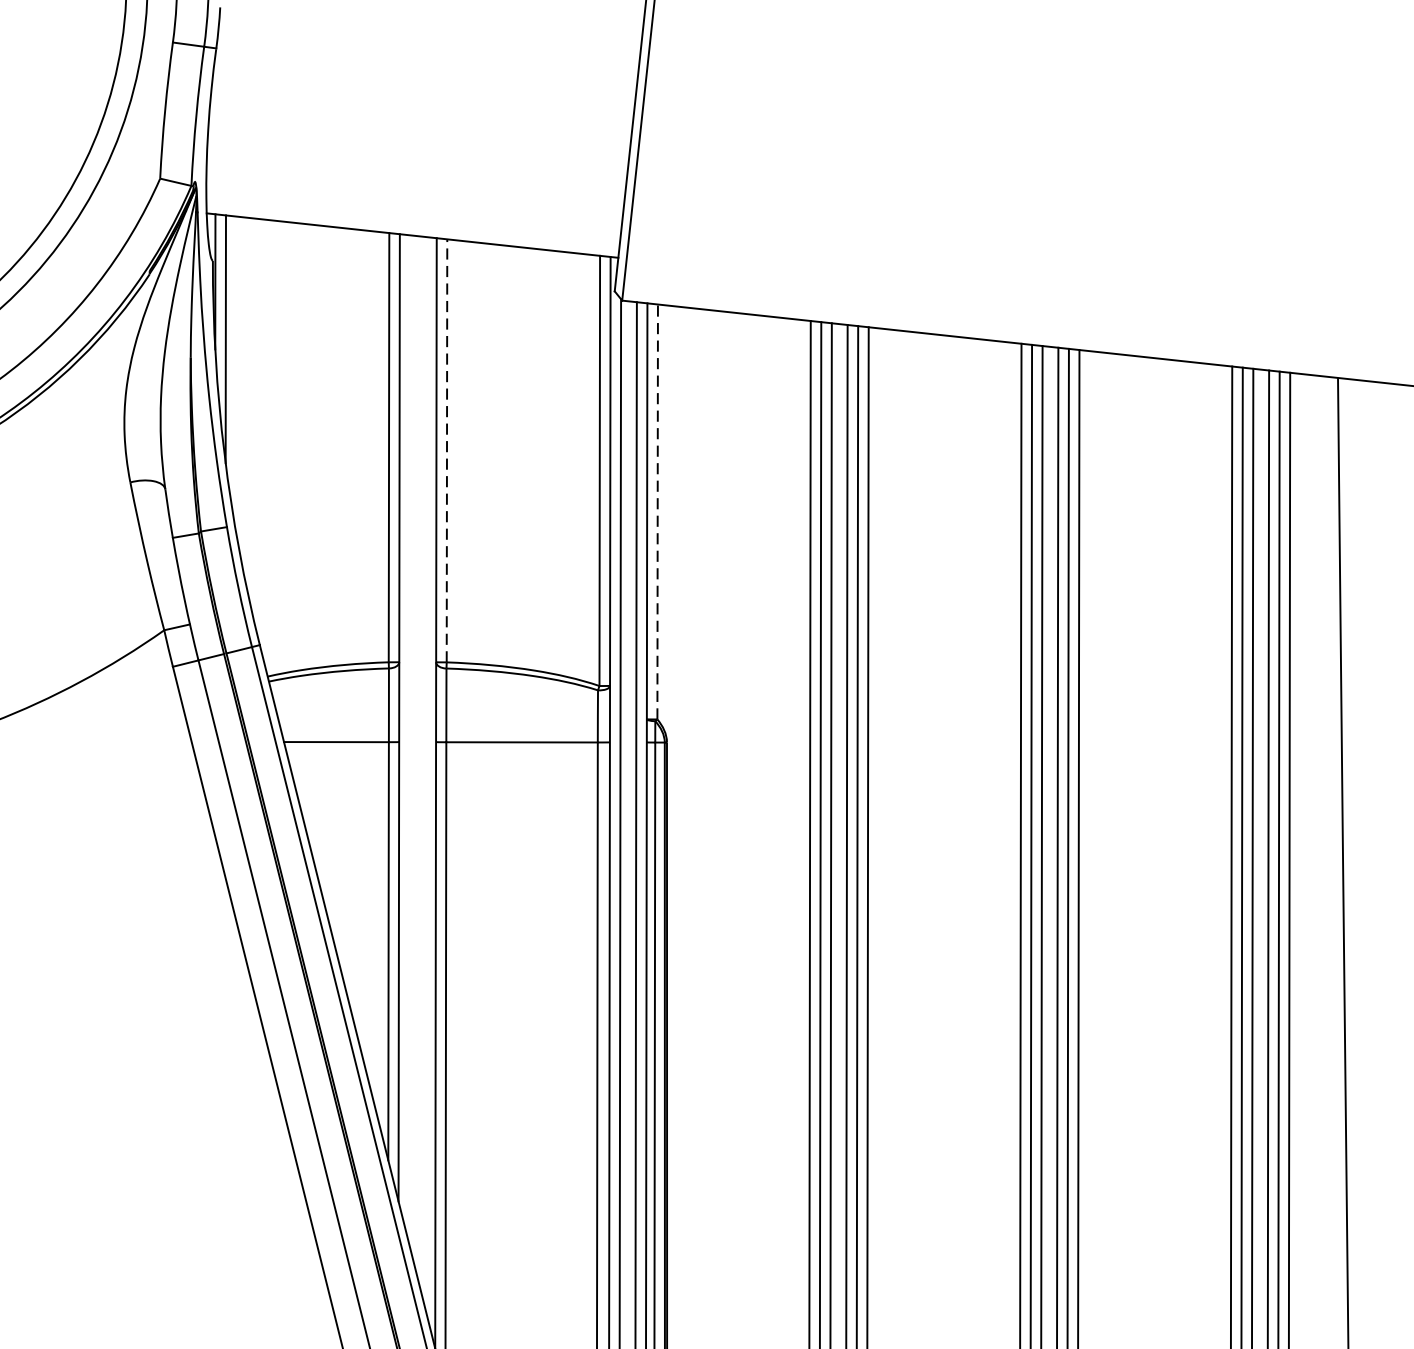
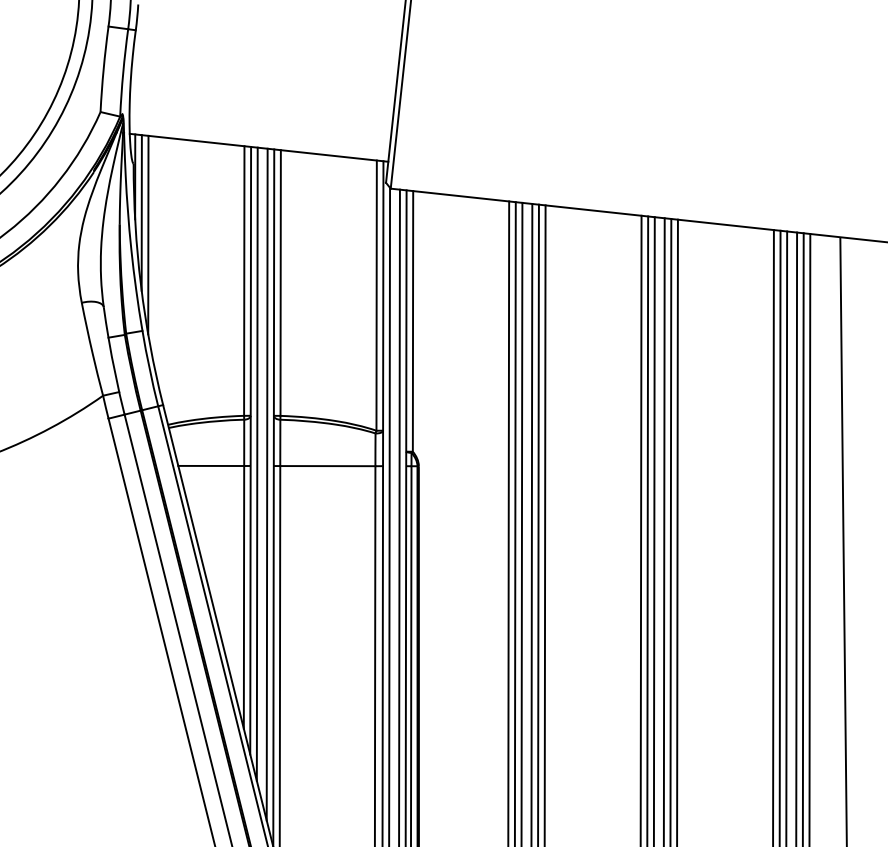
line: (236, 373) -> (148, 234), added
line: (446, 451) -> (280, 283), dashed -> solid
line: (658, 510) -> (413, 320), dashed -> solid
line: (408, 738) -> (256, 463), added
line: (424, 771) -> (266, 484), added

